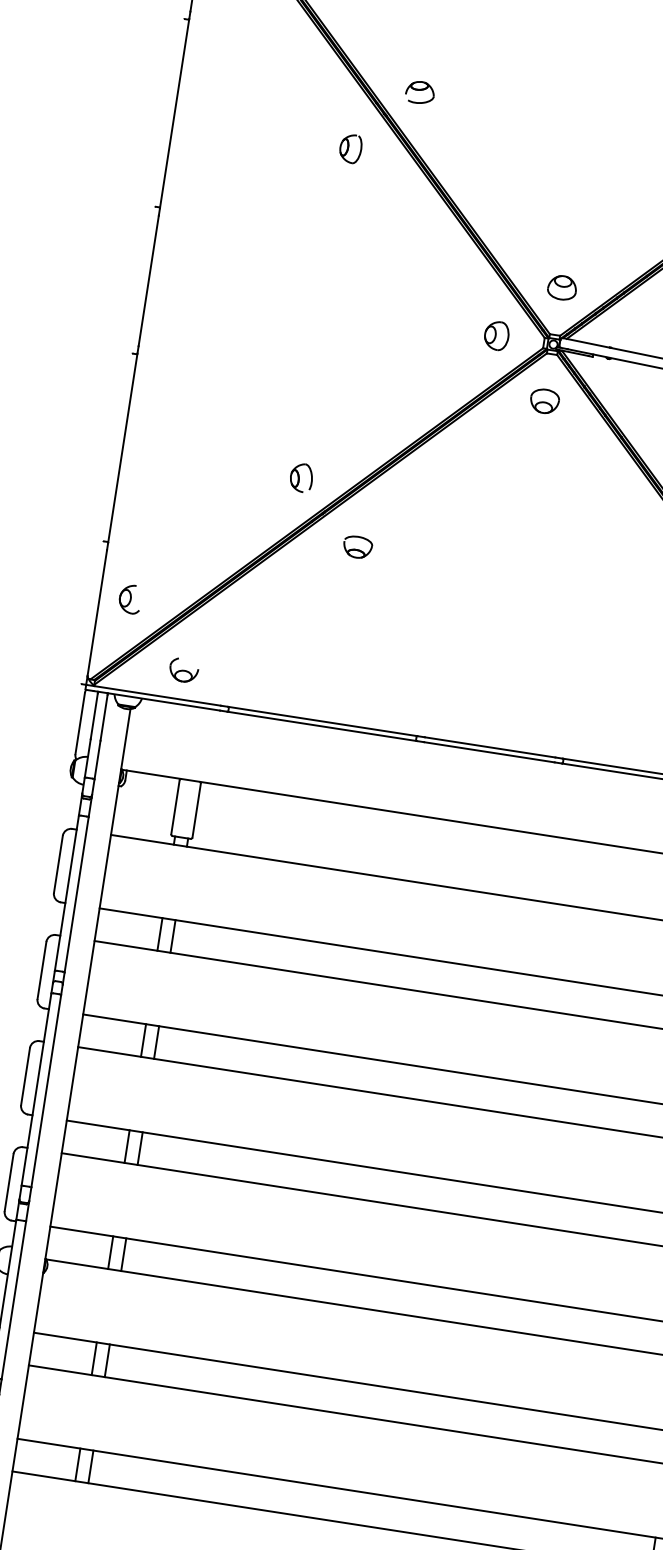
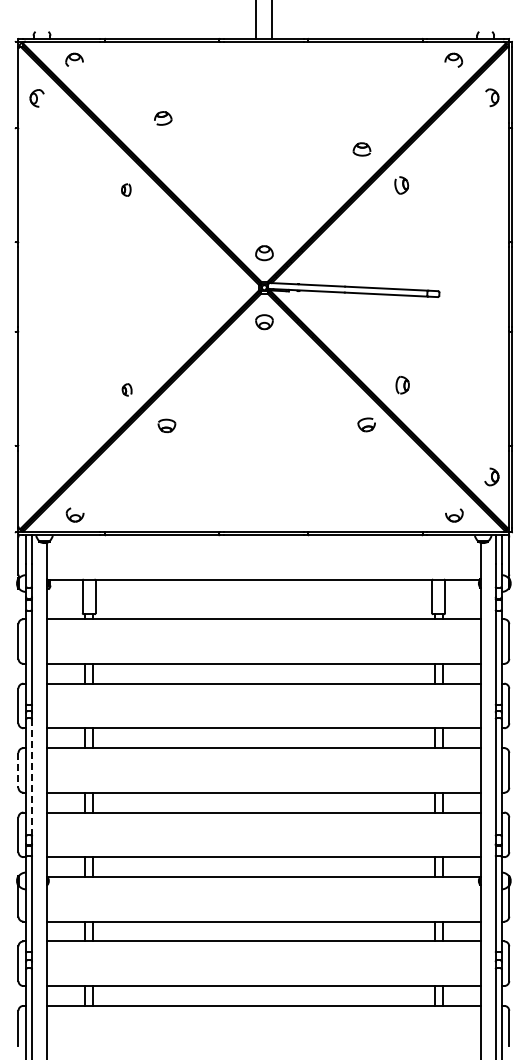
part: (420, 92) -> (163, 118), moved
part: (351, 147) -> (126, 189), size x0.7
part: (495, 335) -> (229, 287), removed
part: (300, 477) -> (126, 389), size x0.7
part: (129, 598) -> (36, 477), removed
line: (25, 1076) -> (18, 770), solid -> dashed
line: (46, 1091) -> (32, 777), solid -> dashed

